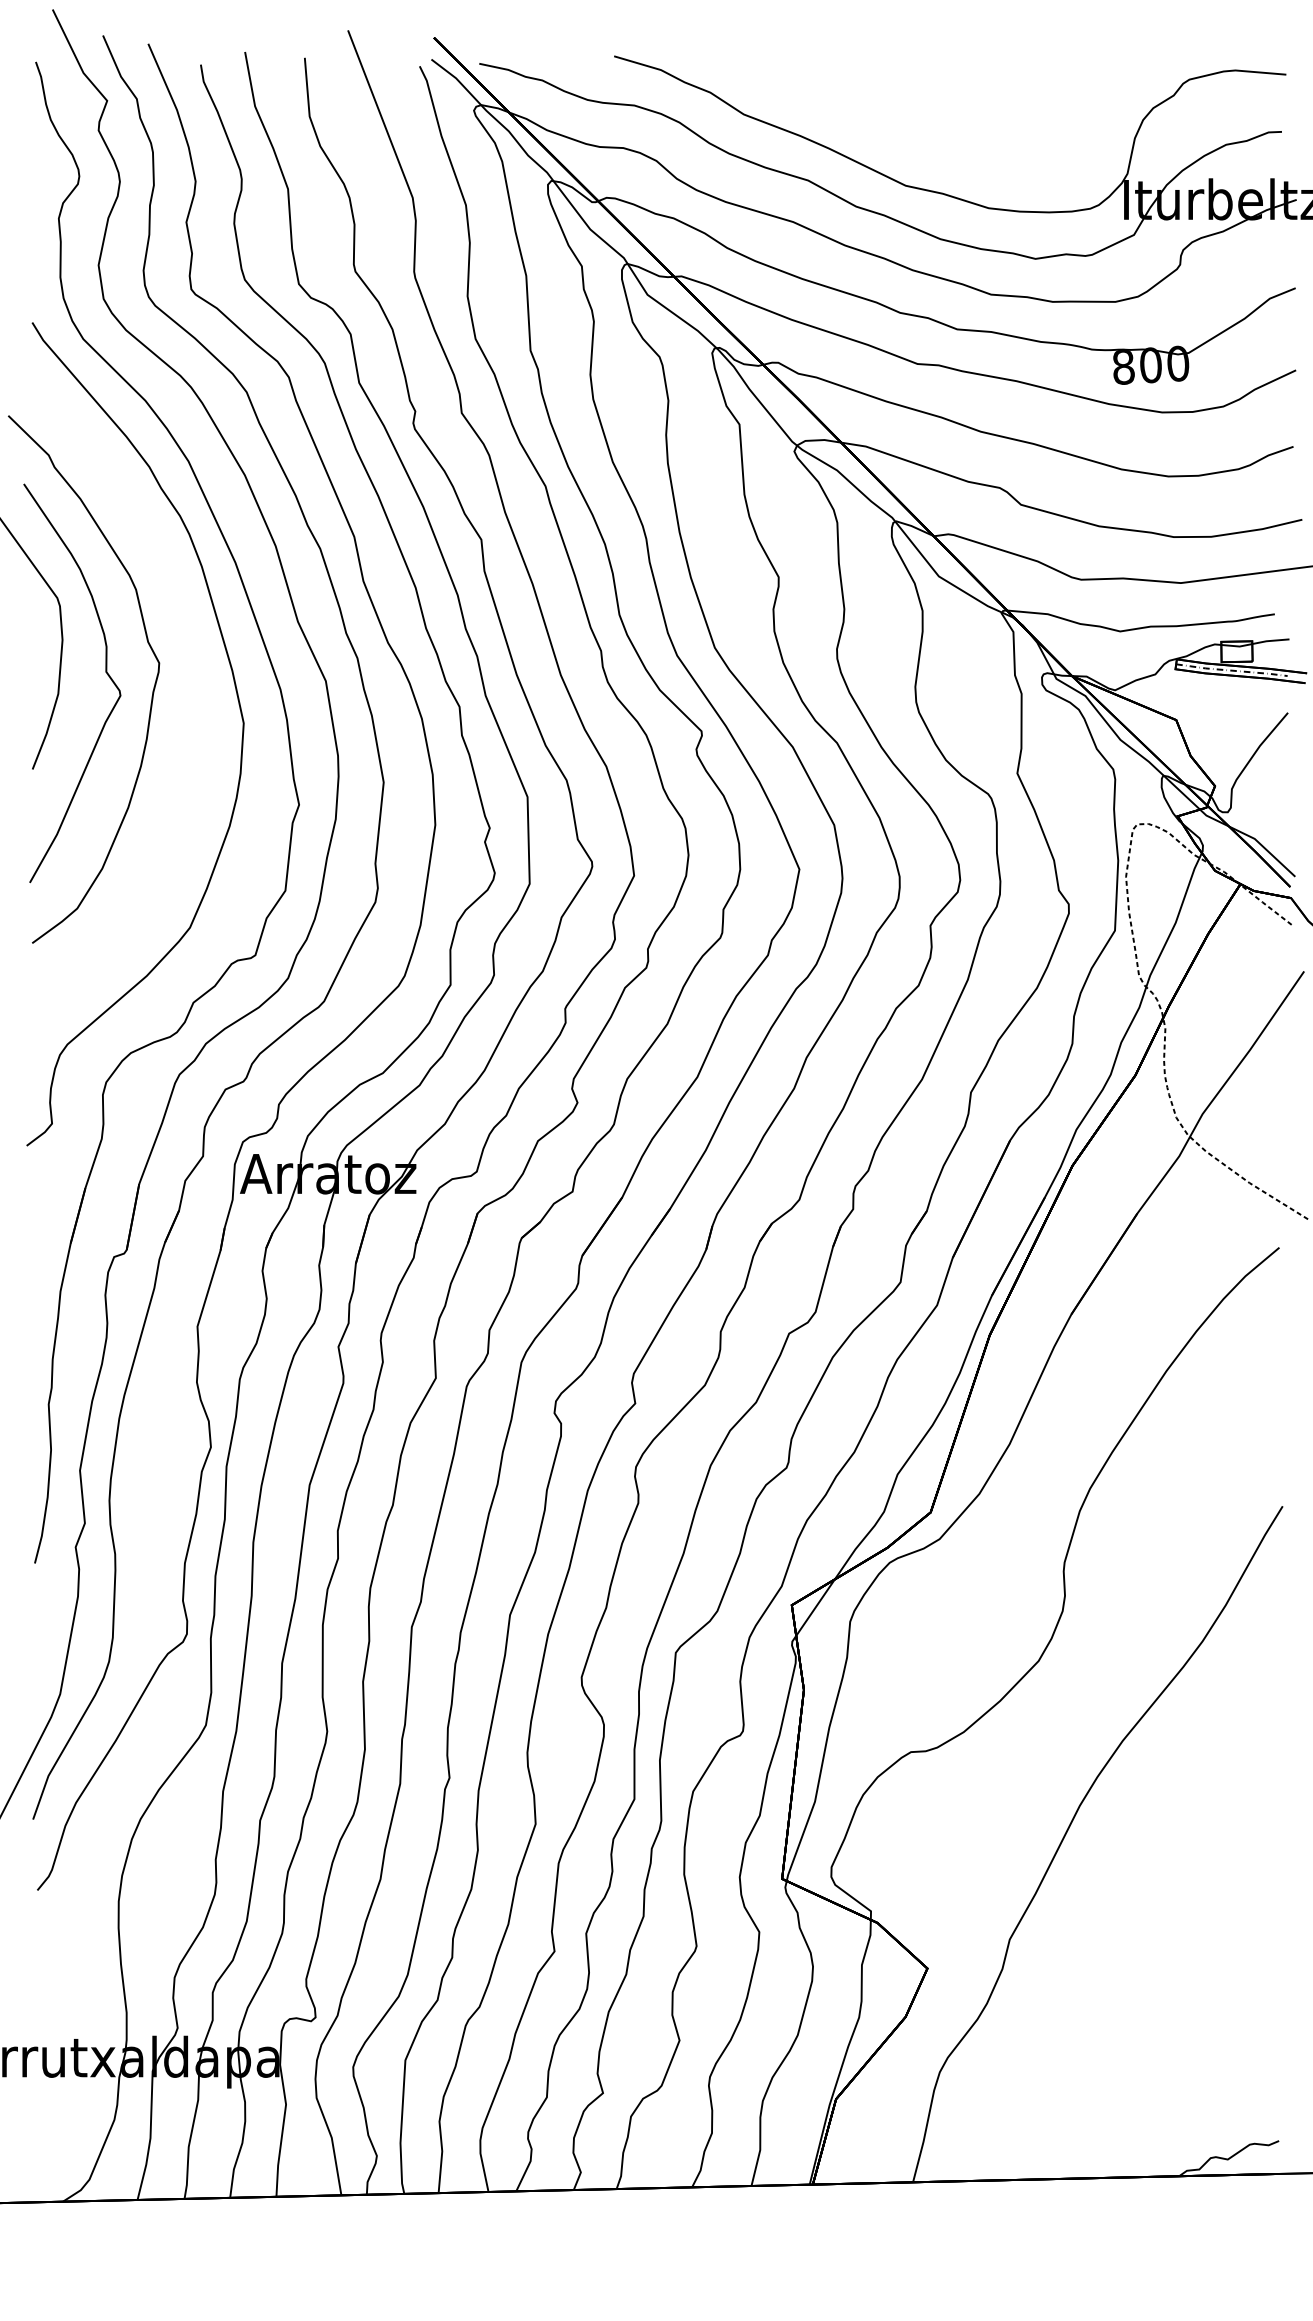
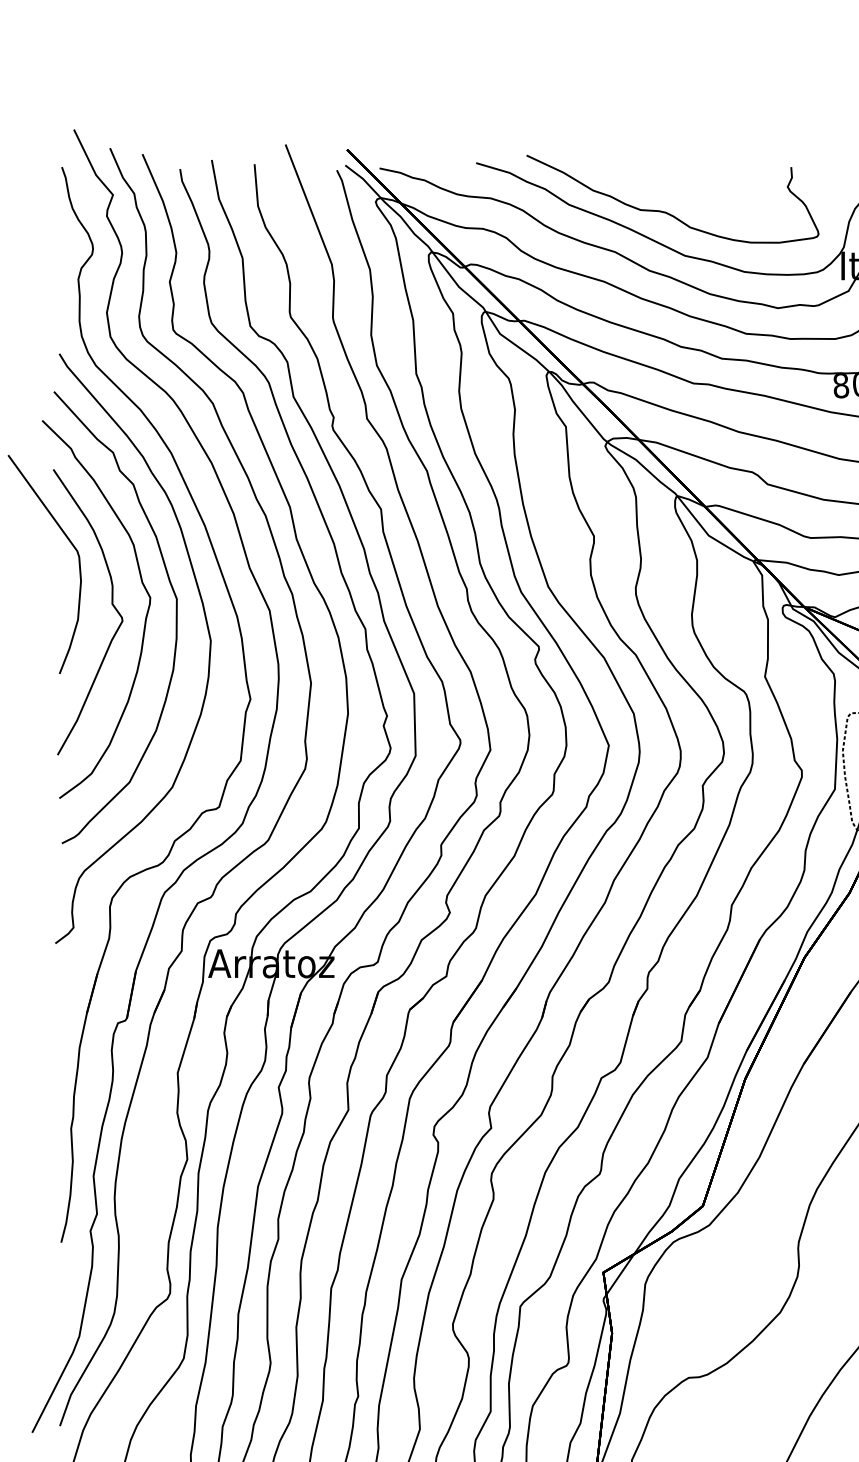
curve: (879, 124) -> (666, 211), added
curve: (195, 690) -> (176, 617), added

